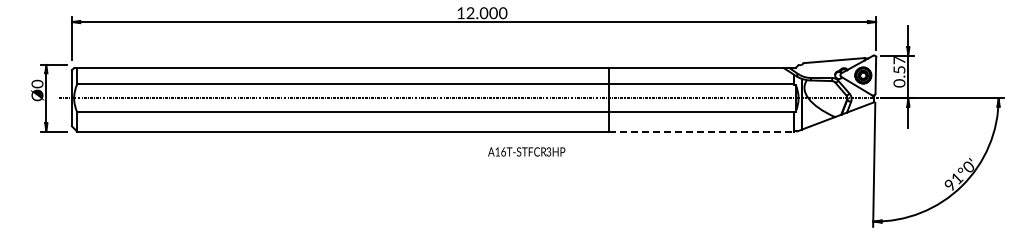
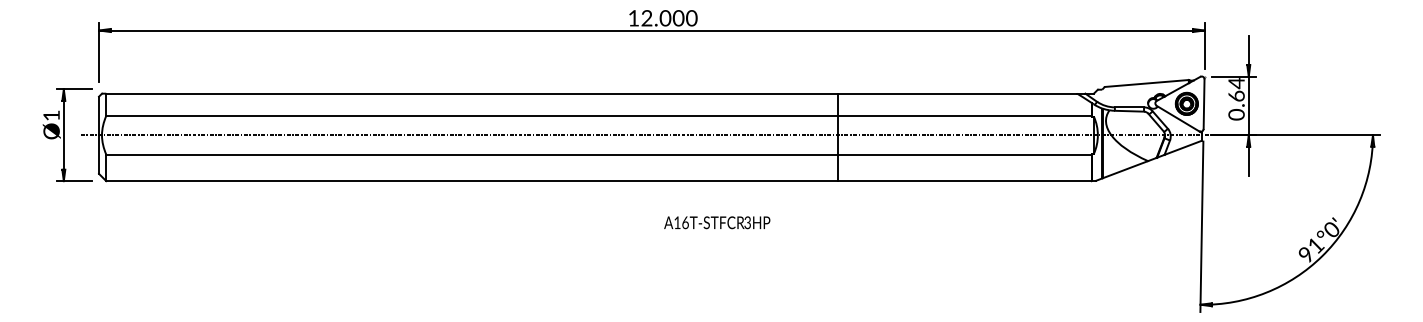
text: (899, 65) -> (1236, 90), 0.57 -> 0.64
text: (37, 83) -> (51, 114), Ø0 -> Ø1
line: (702, 131) -> (965, 180), dashed -> solid
text: (526, 151) -> (716, 222), moved

